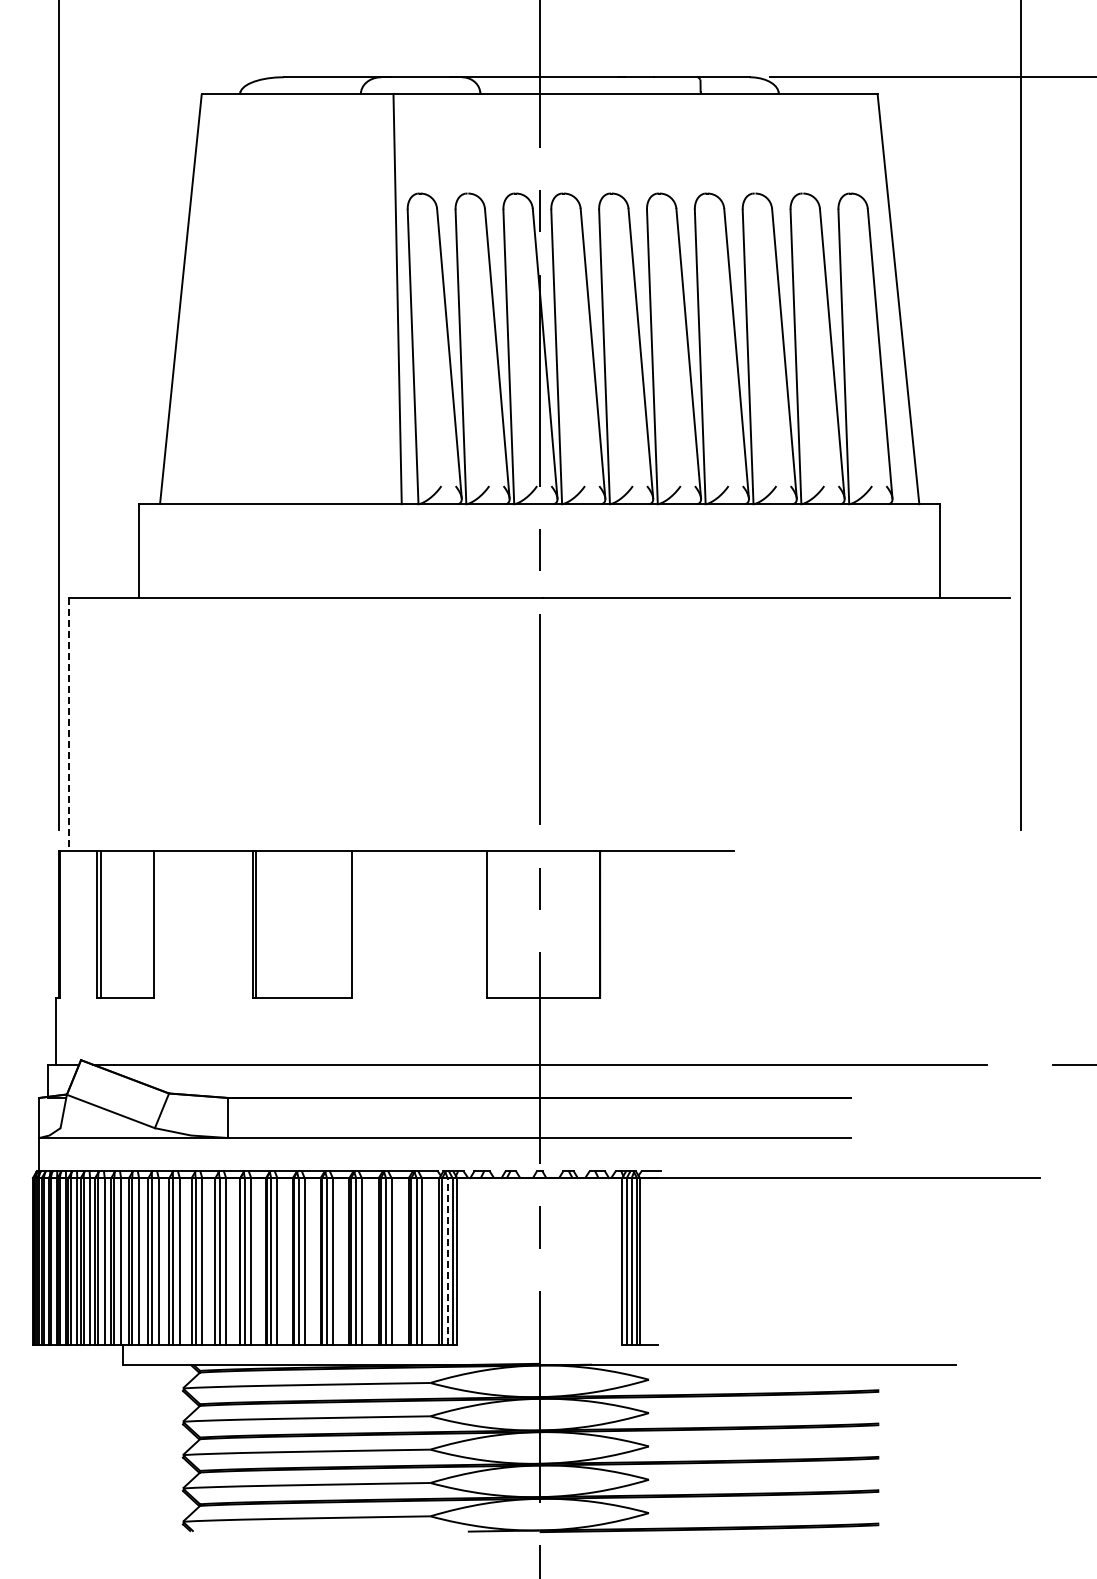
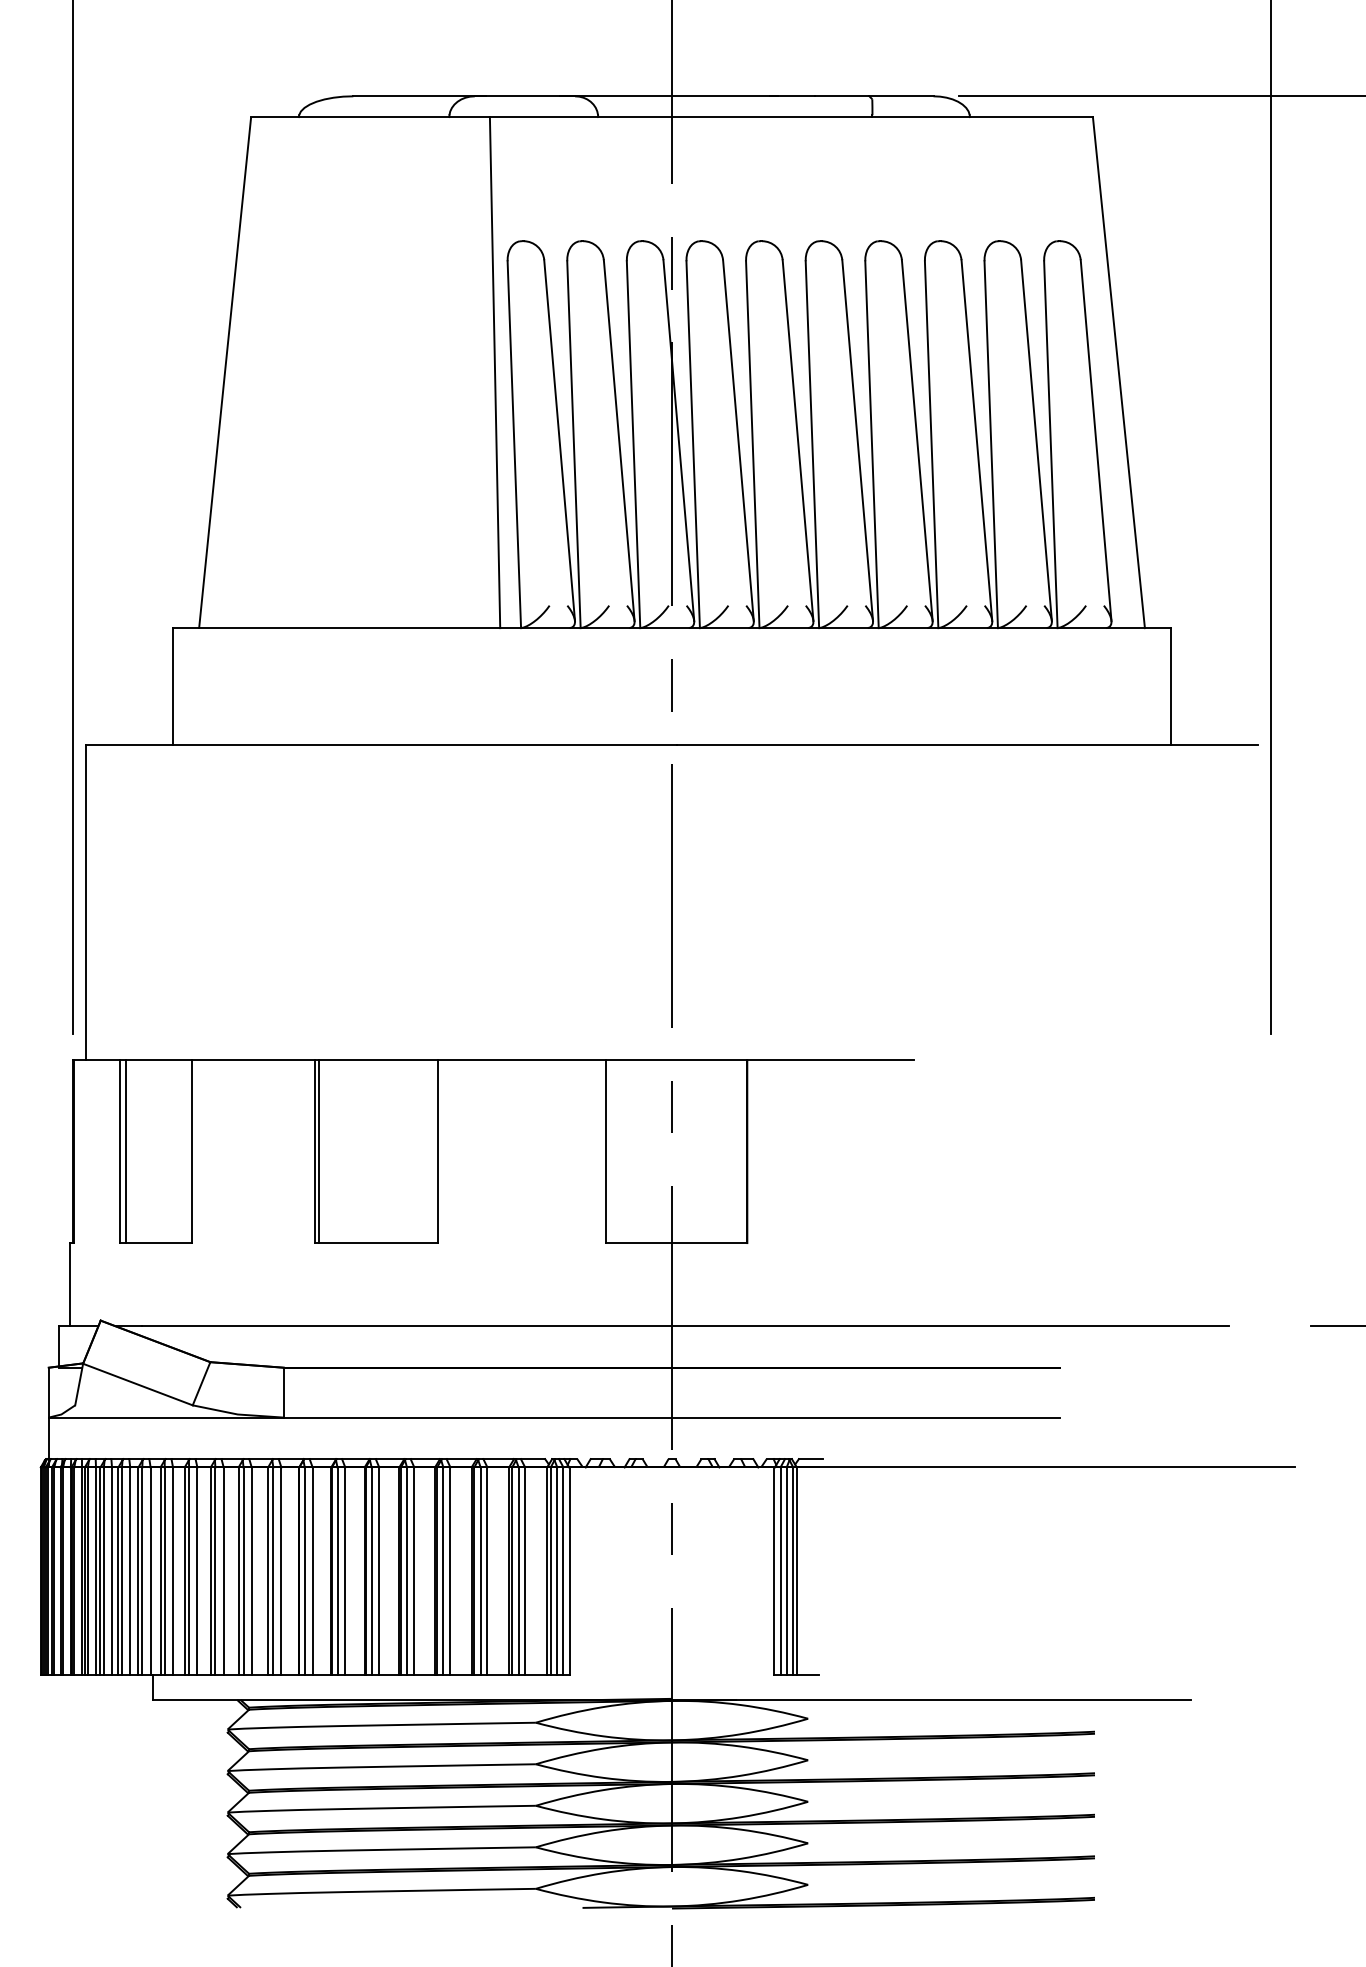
line: (69, 724) -> (86, 902), dashed -> solid
line: (447, 1260) -> (557, 1570), dashed -> solid

